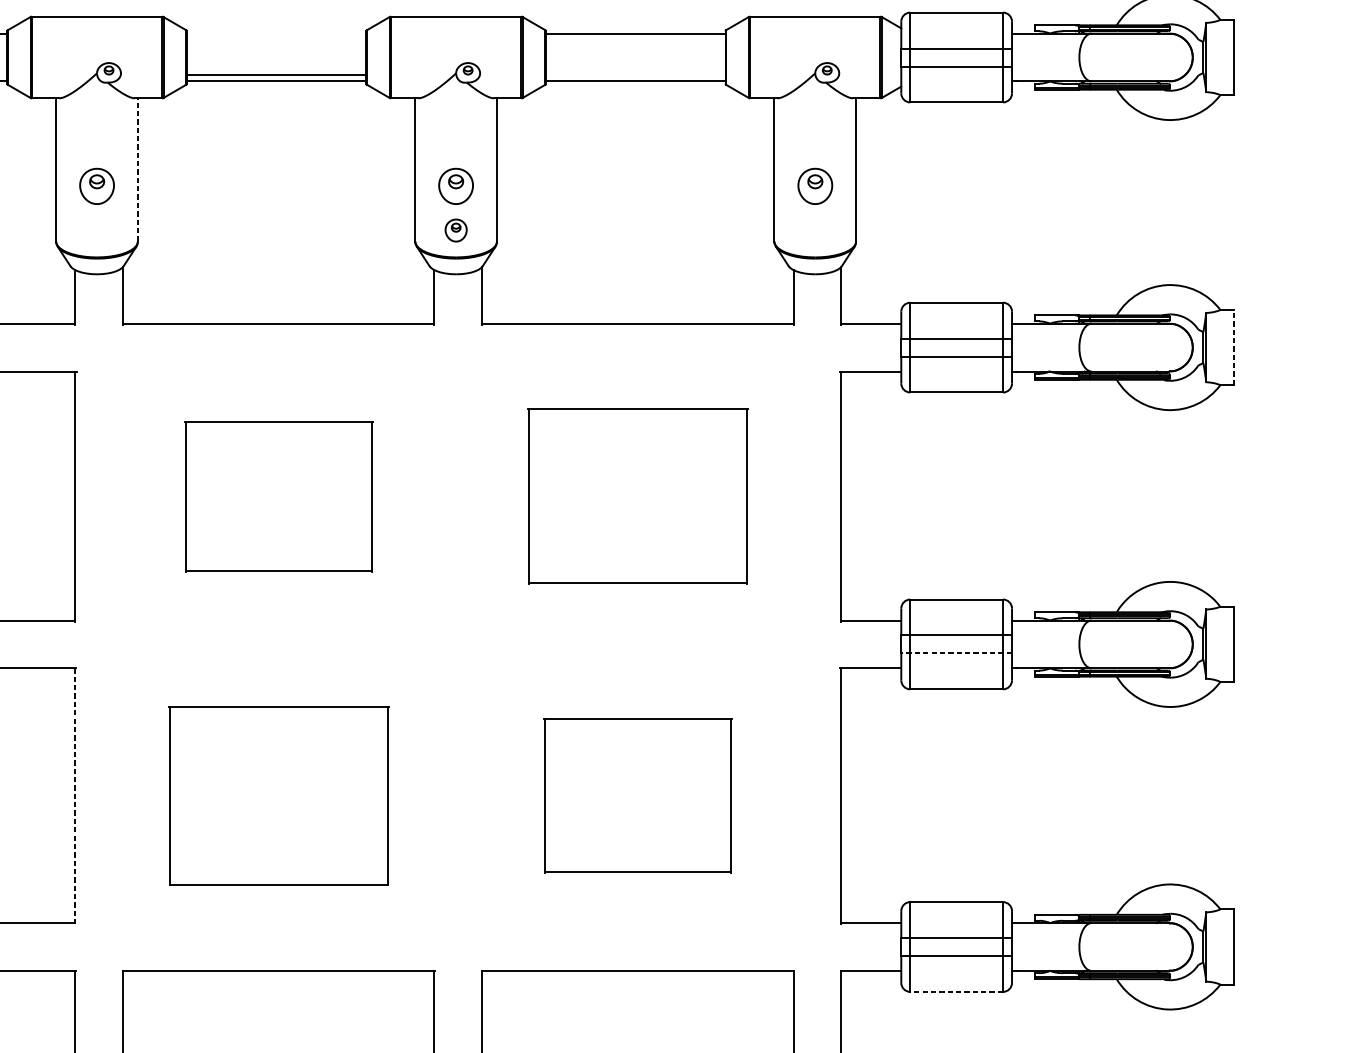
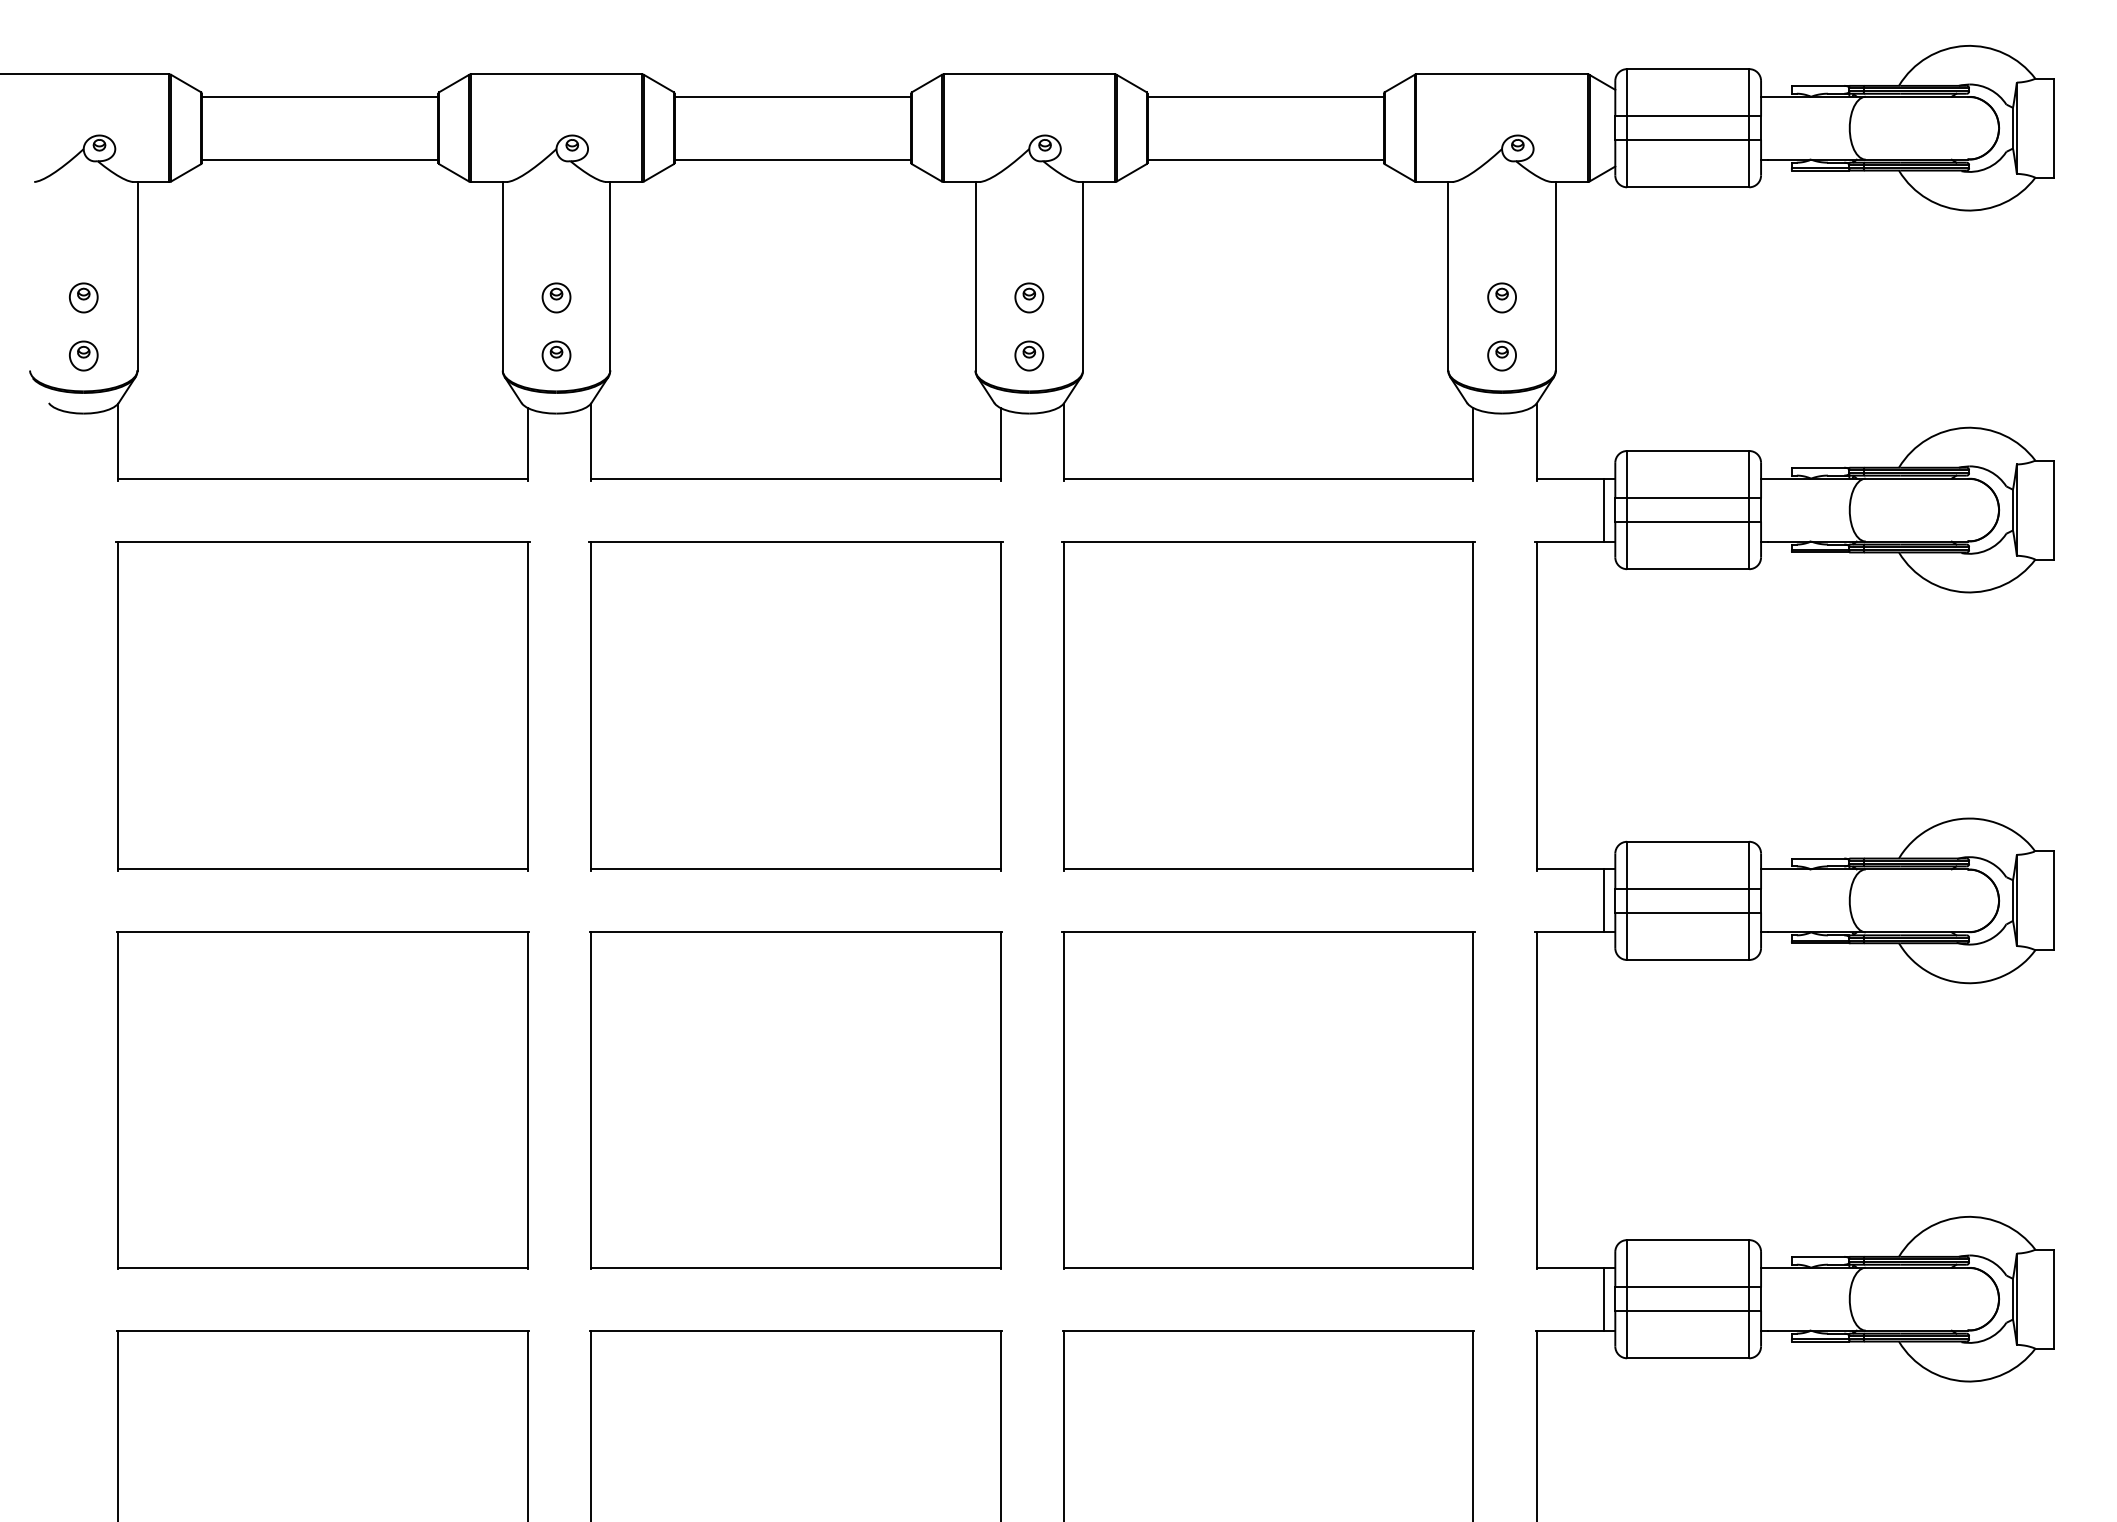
line: (276, 74) -> (792, 96), moved
line: (138, 169) -> (610, 275), dashed -> solid
part: (97, 186) -> (556, 297), size x0.62
part: (456, 186) -> (1029, 297), size x0.62
part: (814, 186) -> (1501, 297), size x0.62
part: (97, 230) -> (556, 355), added
part: (814, 230) -> (1501, 355), added
line: (892, 347) -> (1603, 509), added
line: (1234, 347) -> (2053, 509), dashed -> solid
part: (278, 496) -> (795, 706), size x1.67
part: (637, 496) -> (1268, 706), size x1.43
line: (892, 644) -> (1603, 900), added
line: (956, 653) -> (1688, 912), dashed -> solid
line: (74, 796) -> (527, 1101), dashed -> solid
part: (278, 796) -> (795, 1100), size x1.43
part: (637, 796) -> (1268, 1100), size x1.67
line: (892, 946) -> (1603, 1298), added
line: (956, 992) -> (1687, 1358), dashed -> solid

